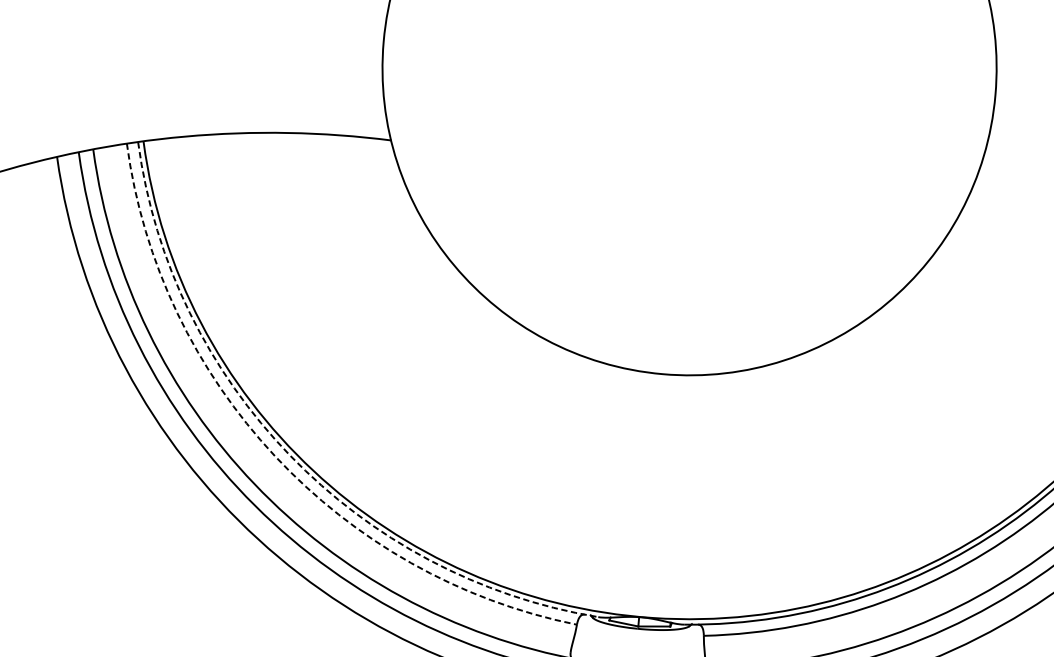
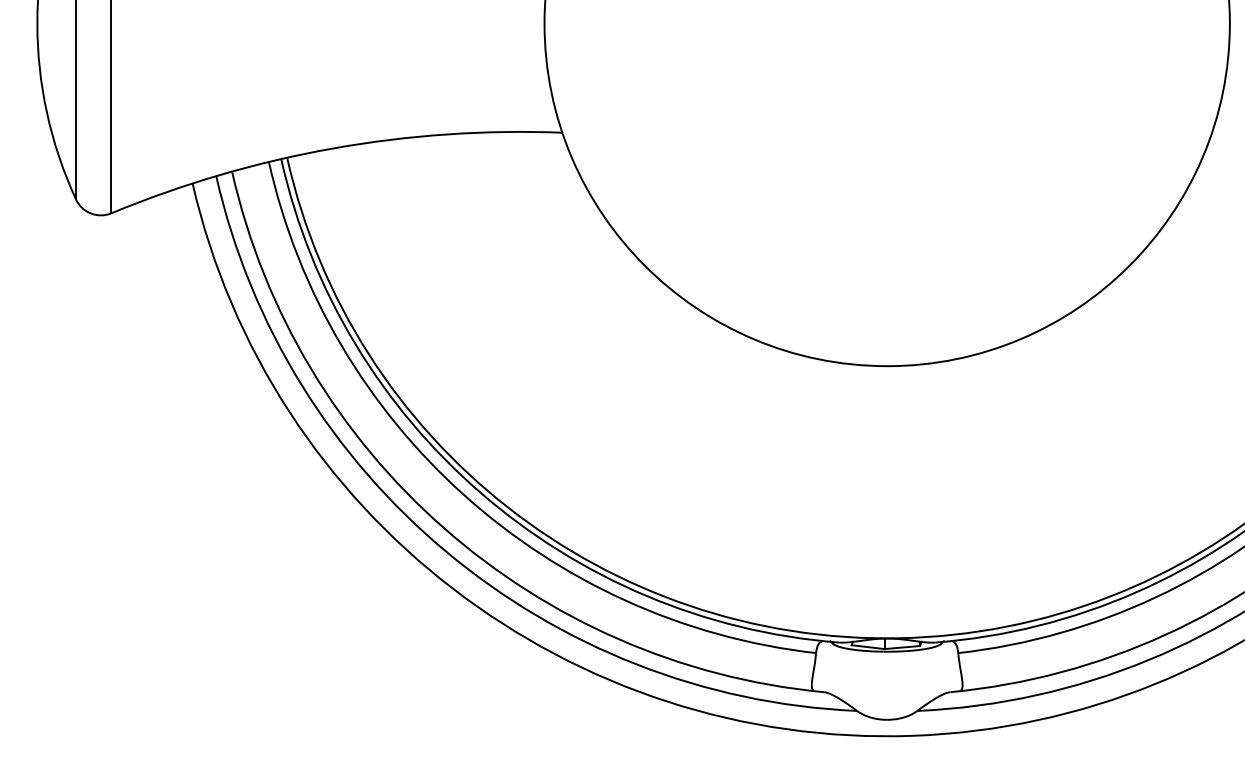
arc: (289, 455) -> (480, 492), dashed -> solid
arc: (275, 456) -> (464, 495), dashed -> solid

